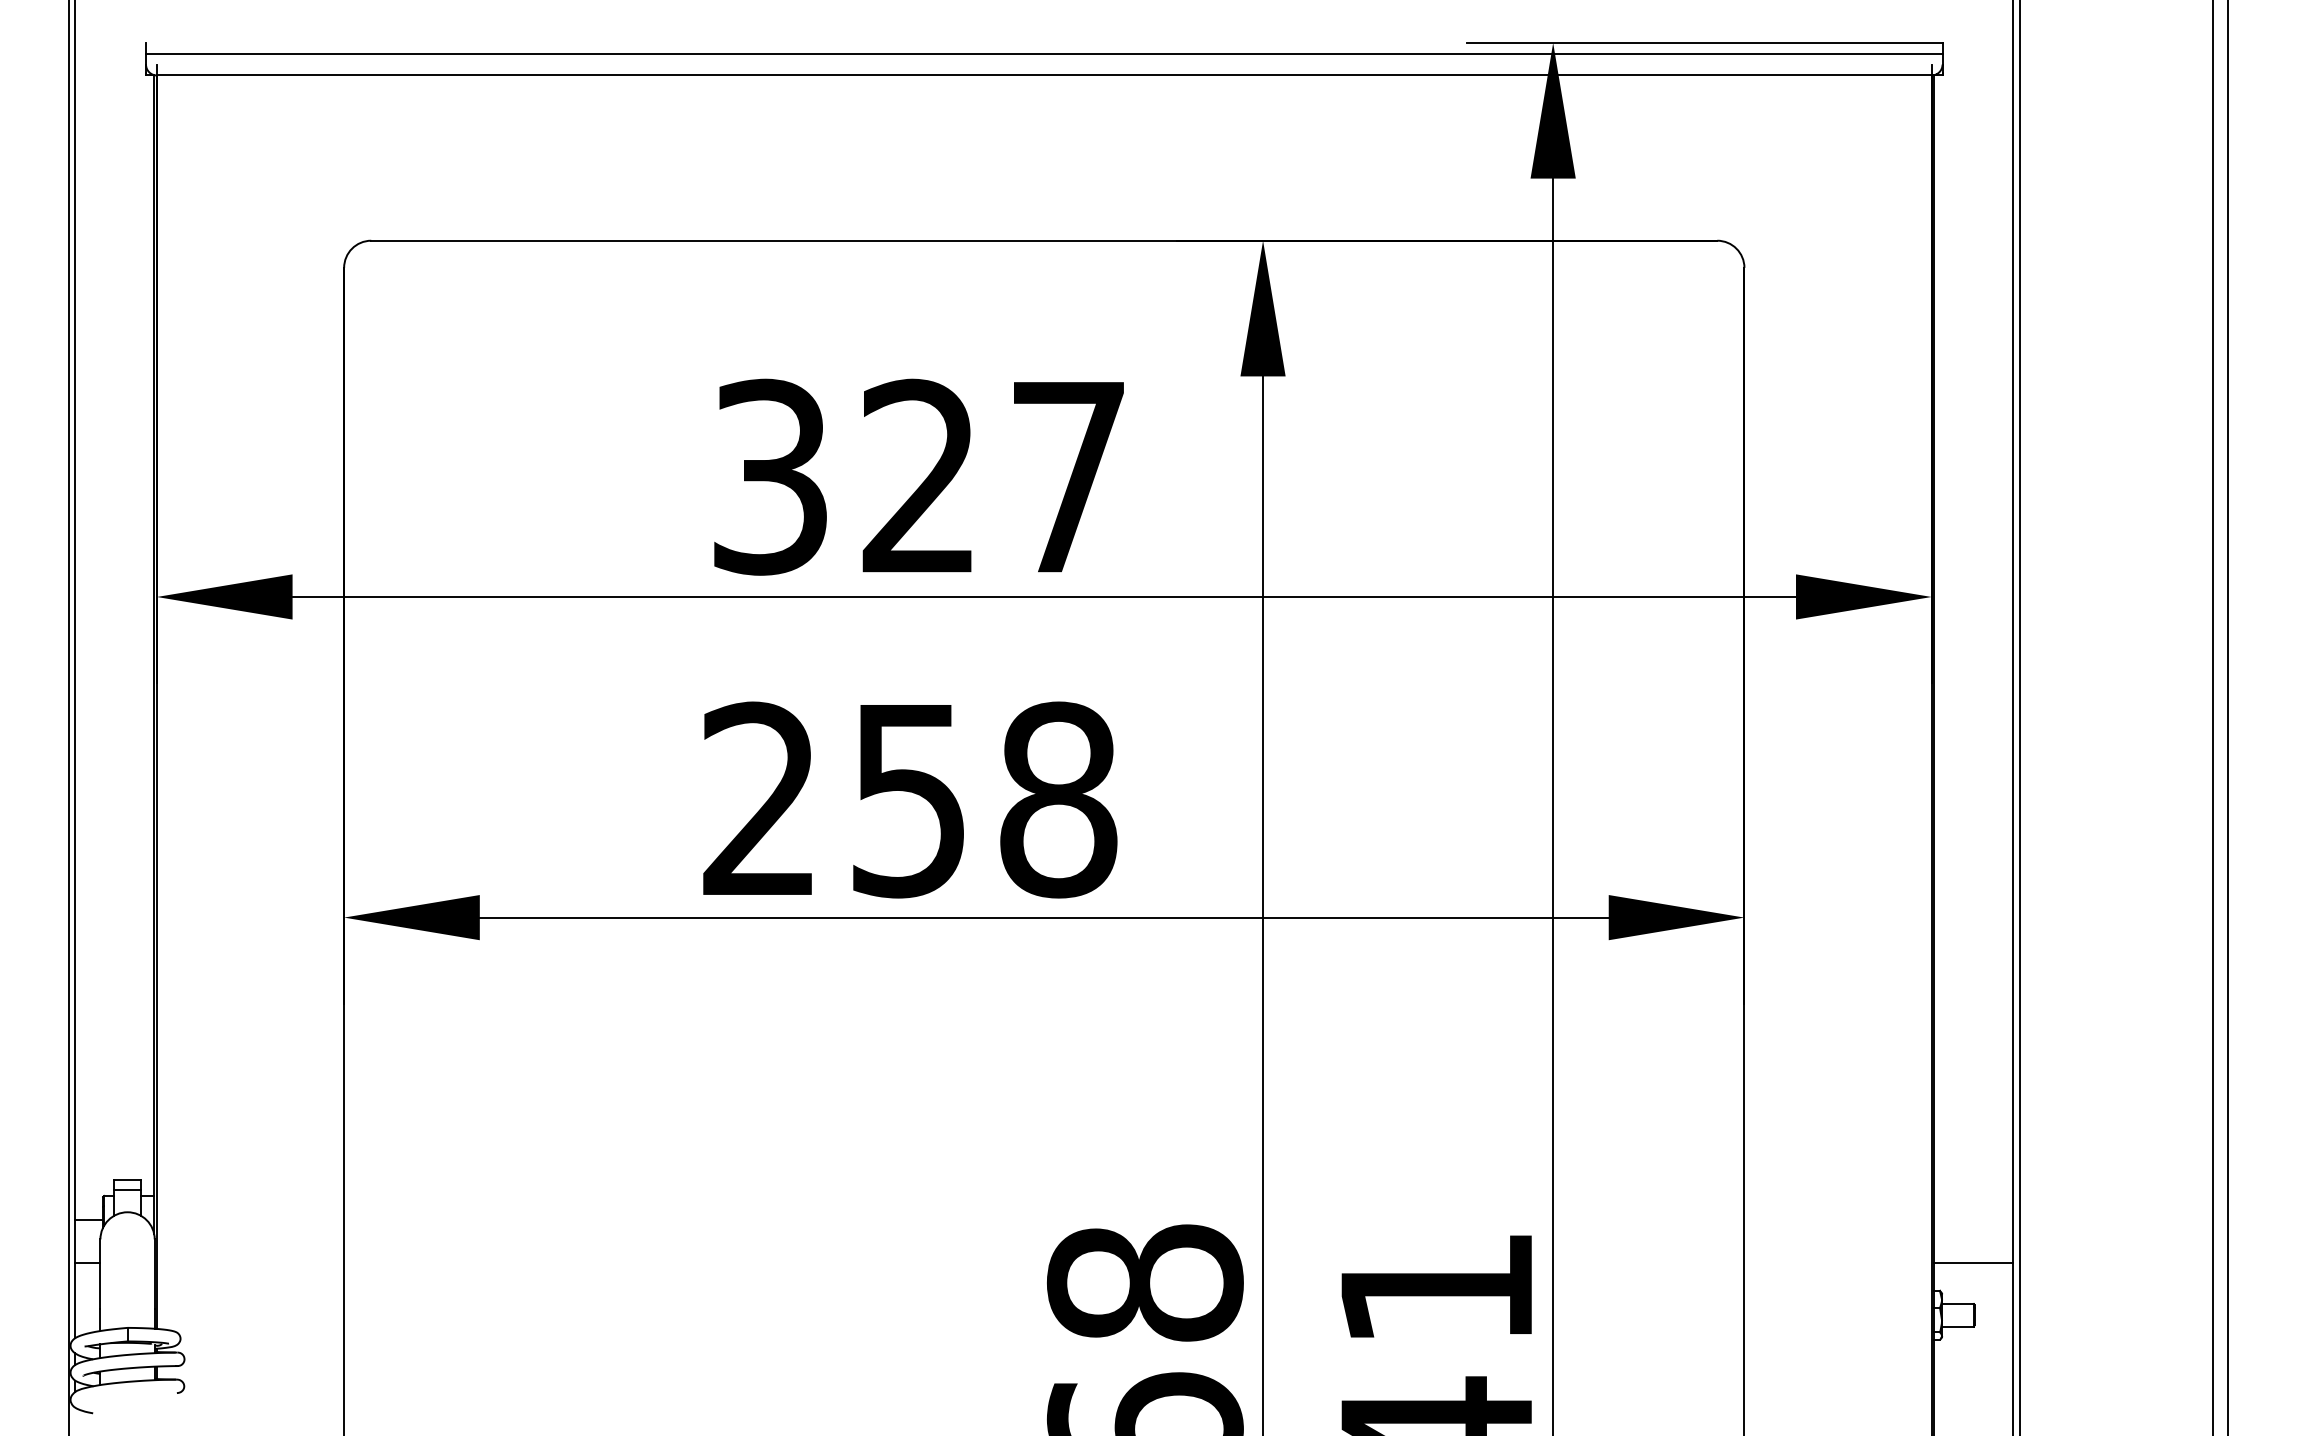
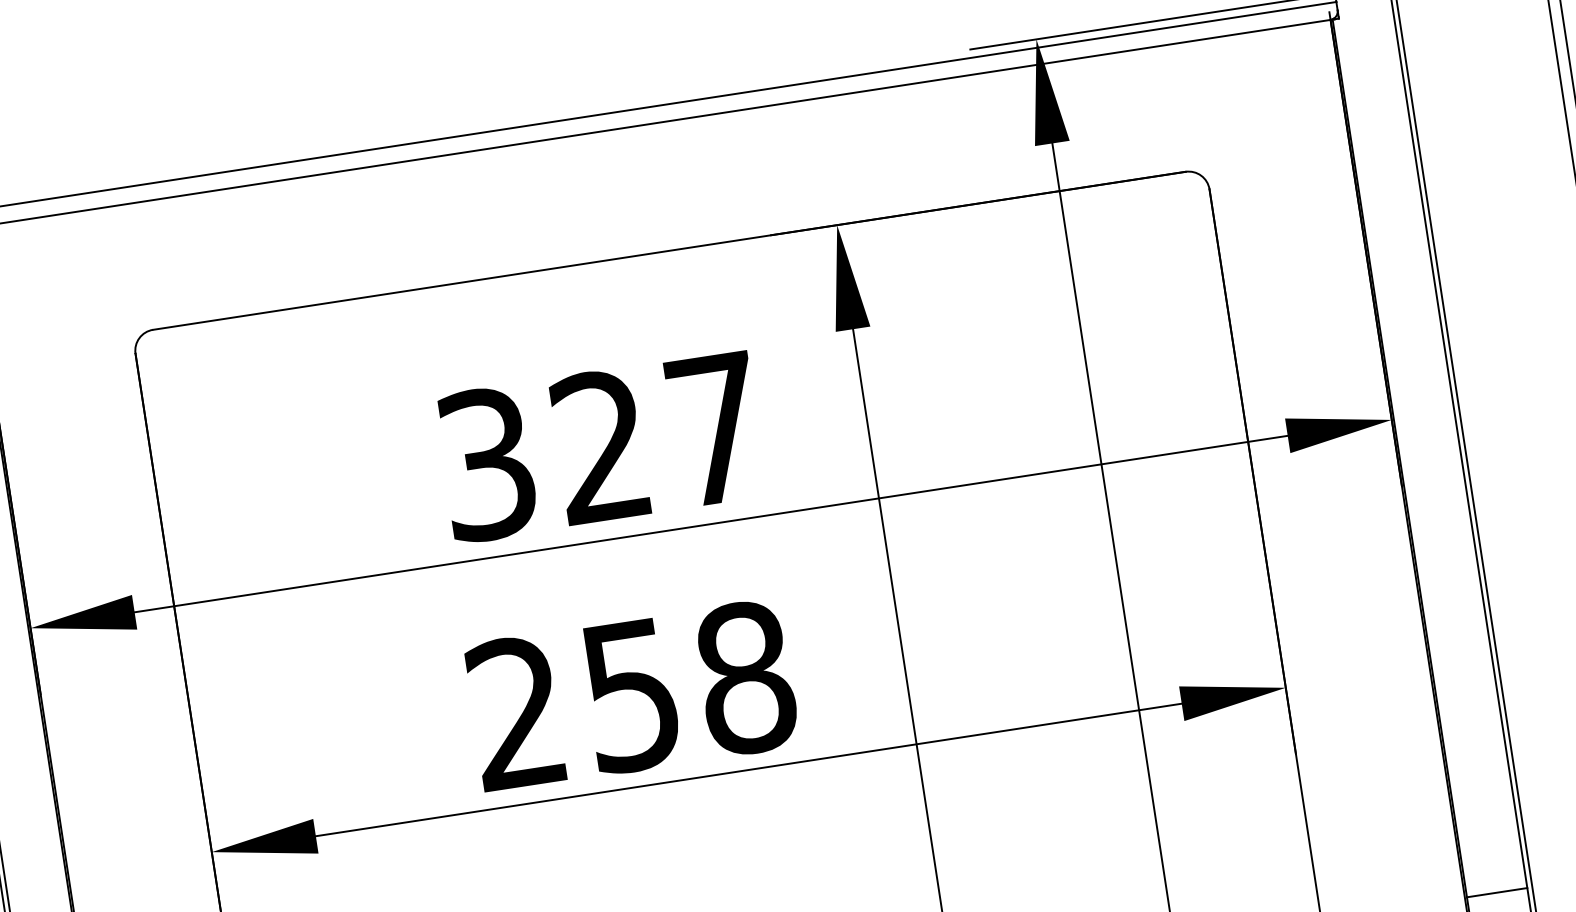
line: (1973, 1219) -> (1496, 892), added

